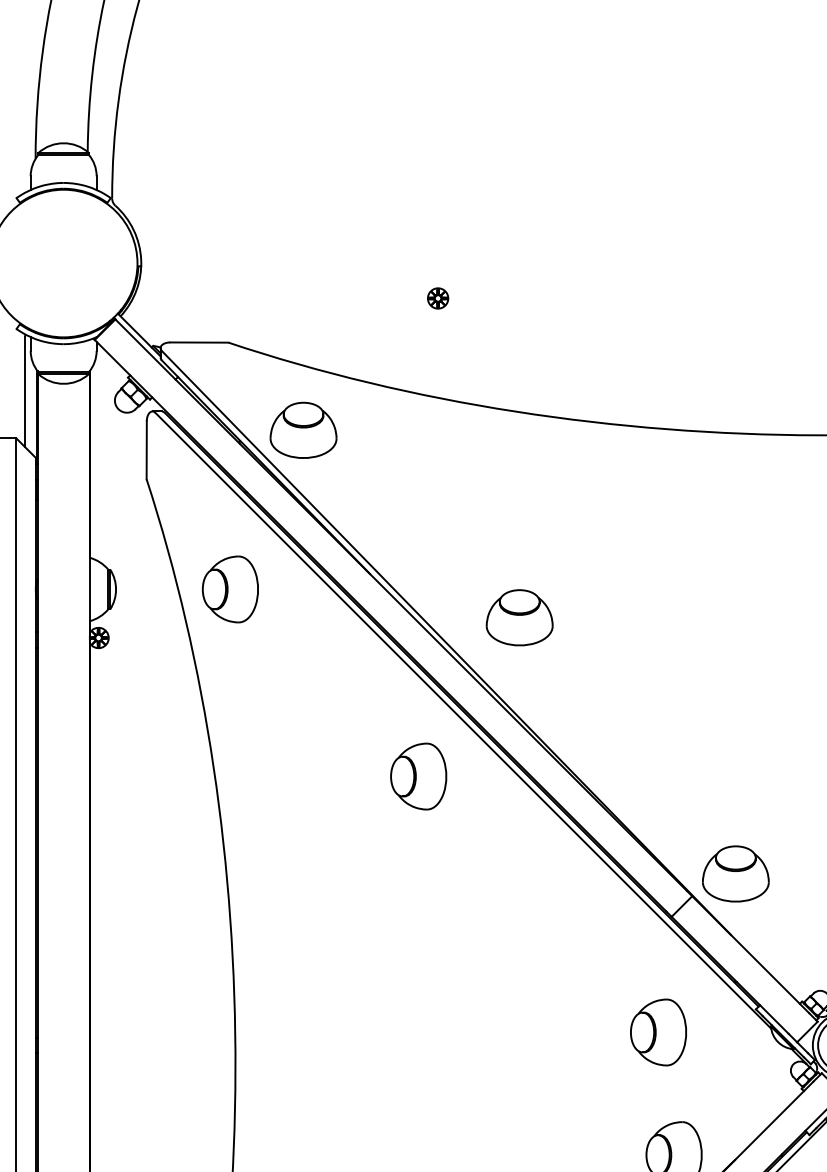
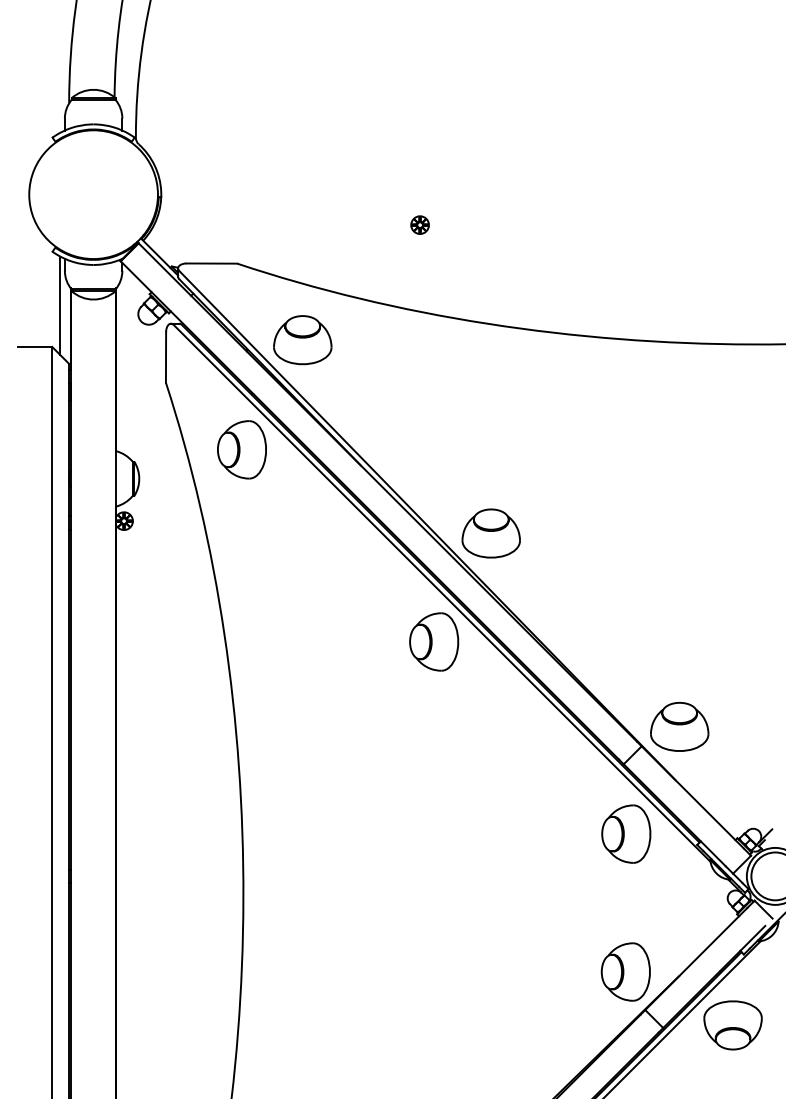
part: (229, 589) -> (241, 449), moved
part: (518, 617) -> (490, 533), moved
part: (419, 776) -> (434, 641), moved
part: (658, 1031) -> (626, 833), moved

